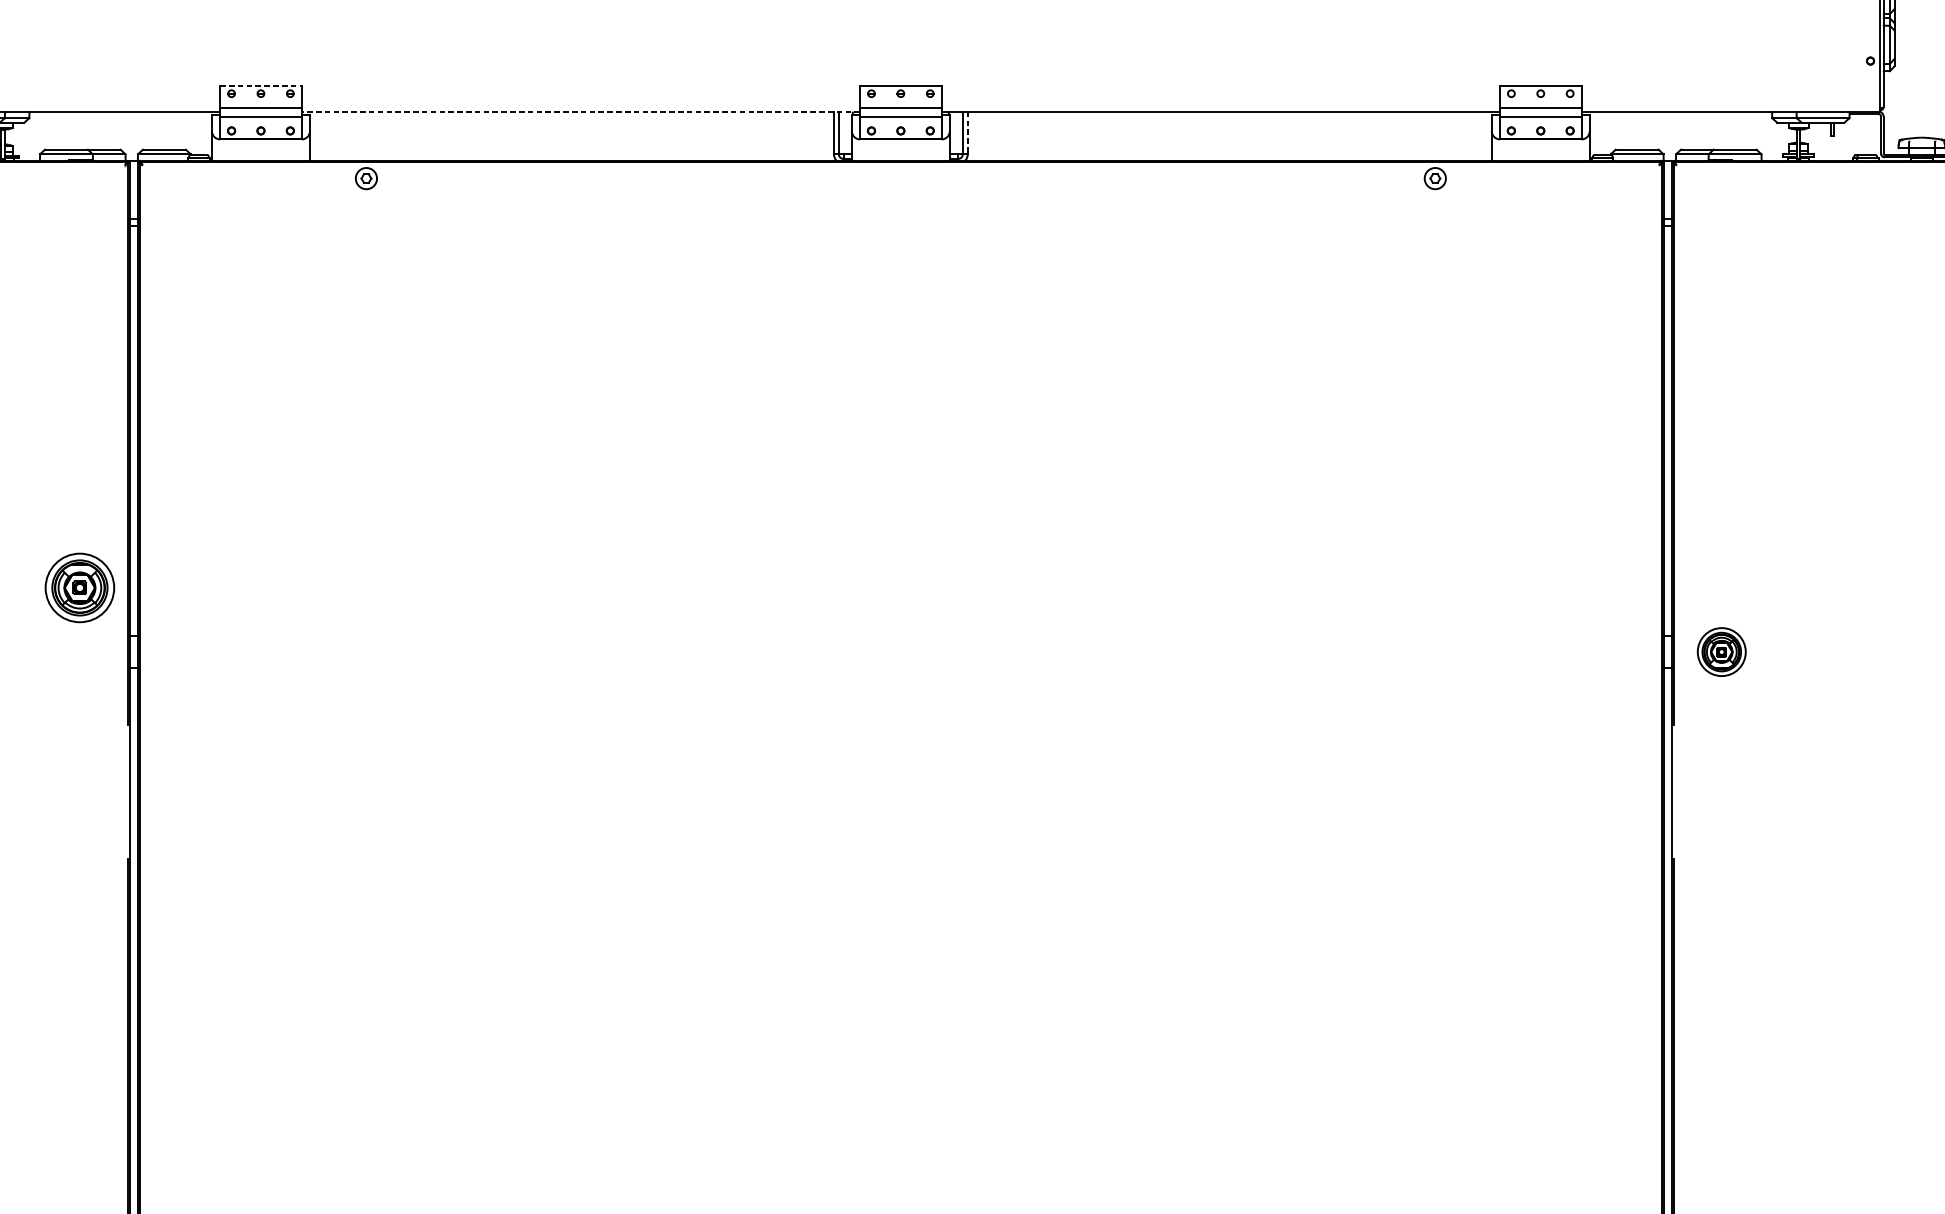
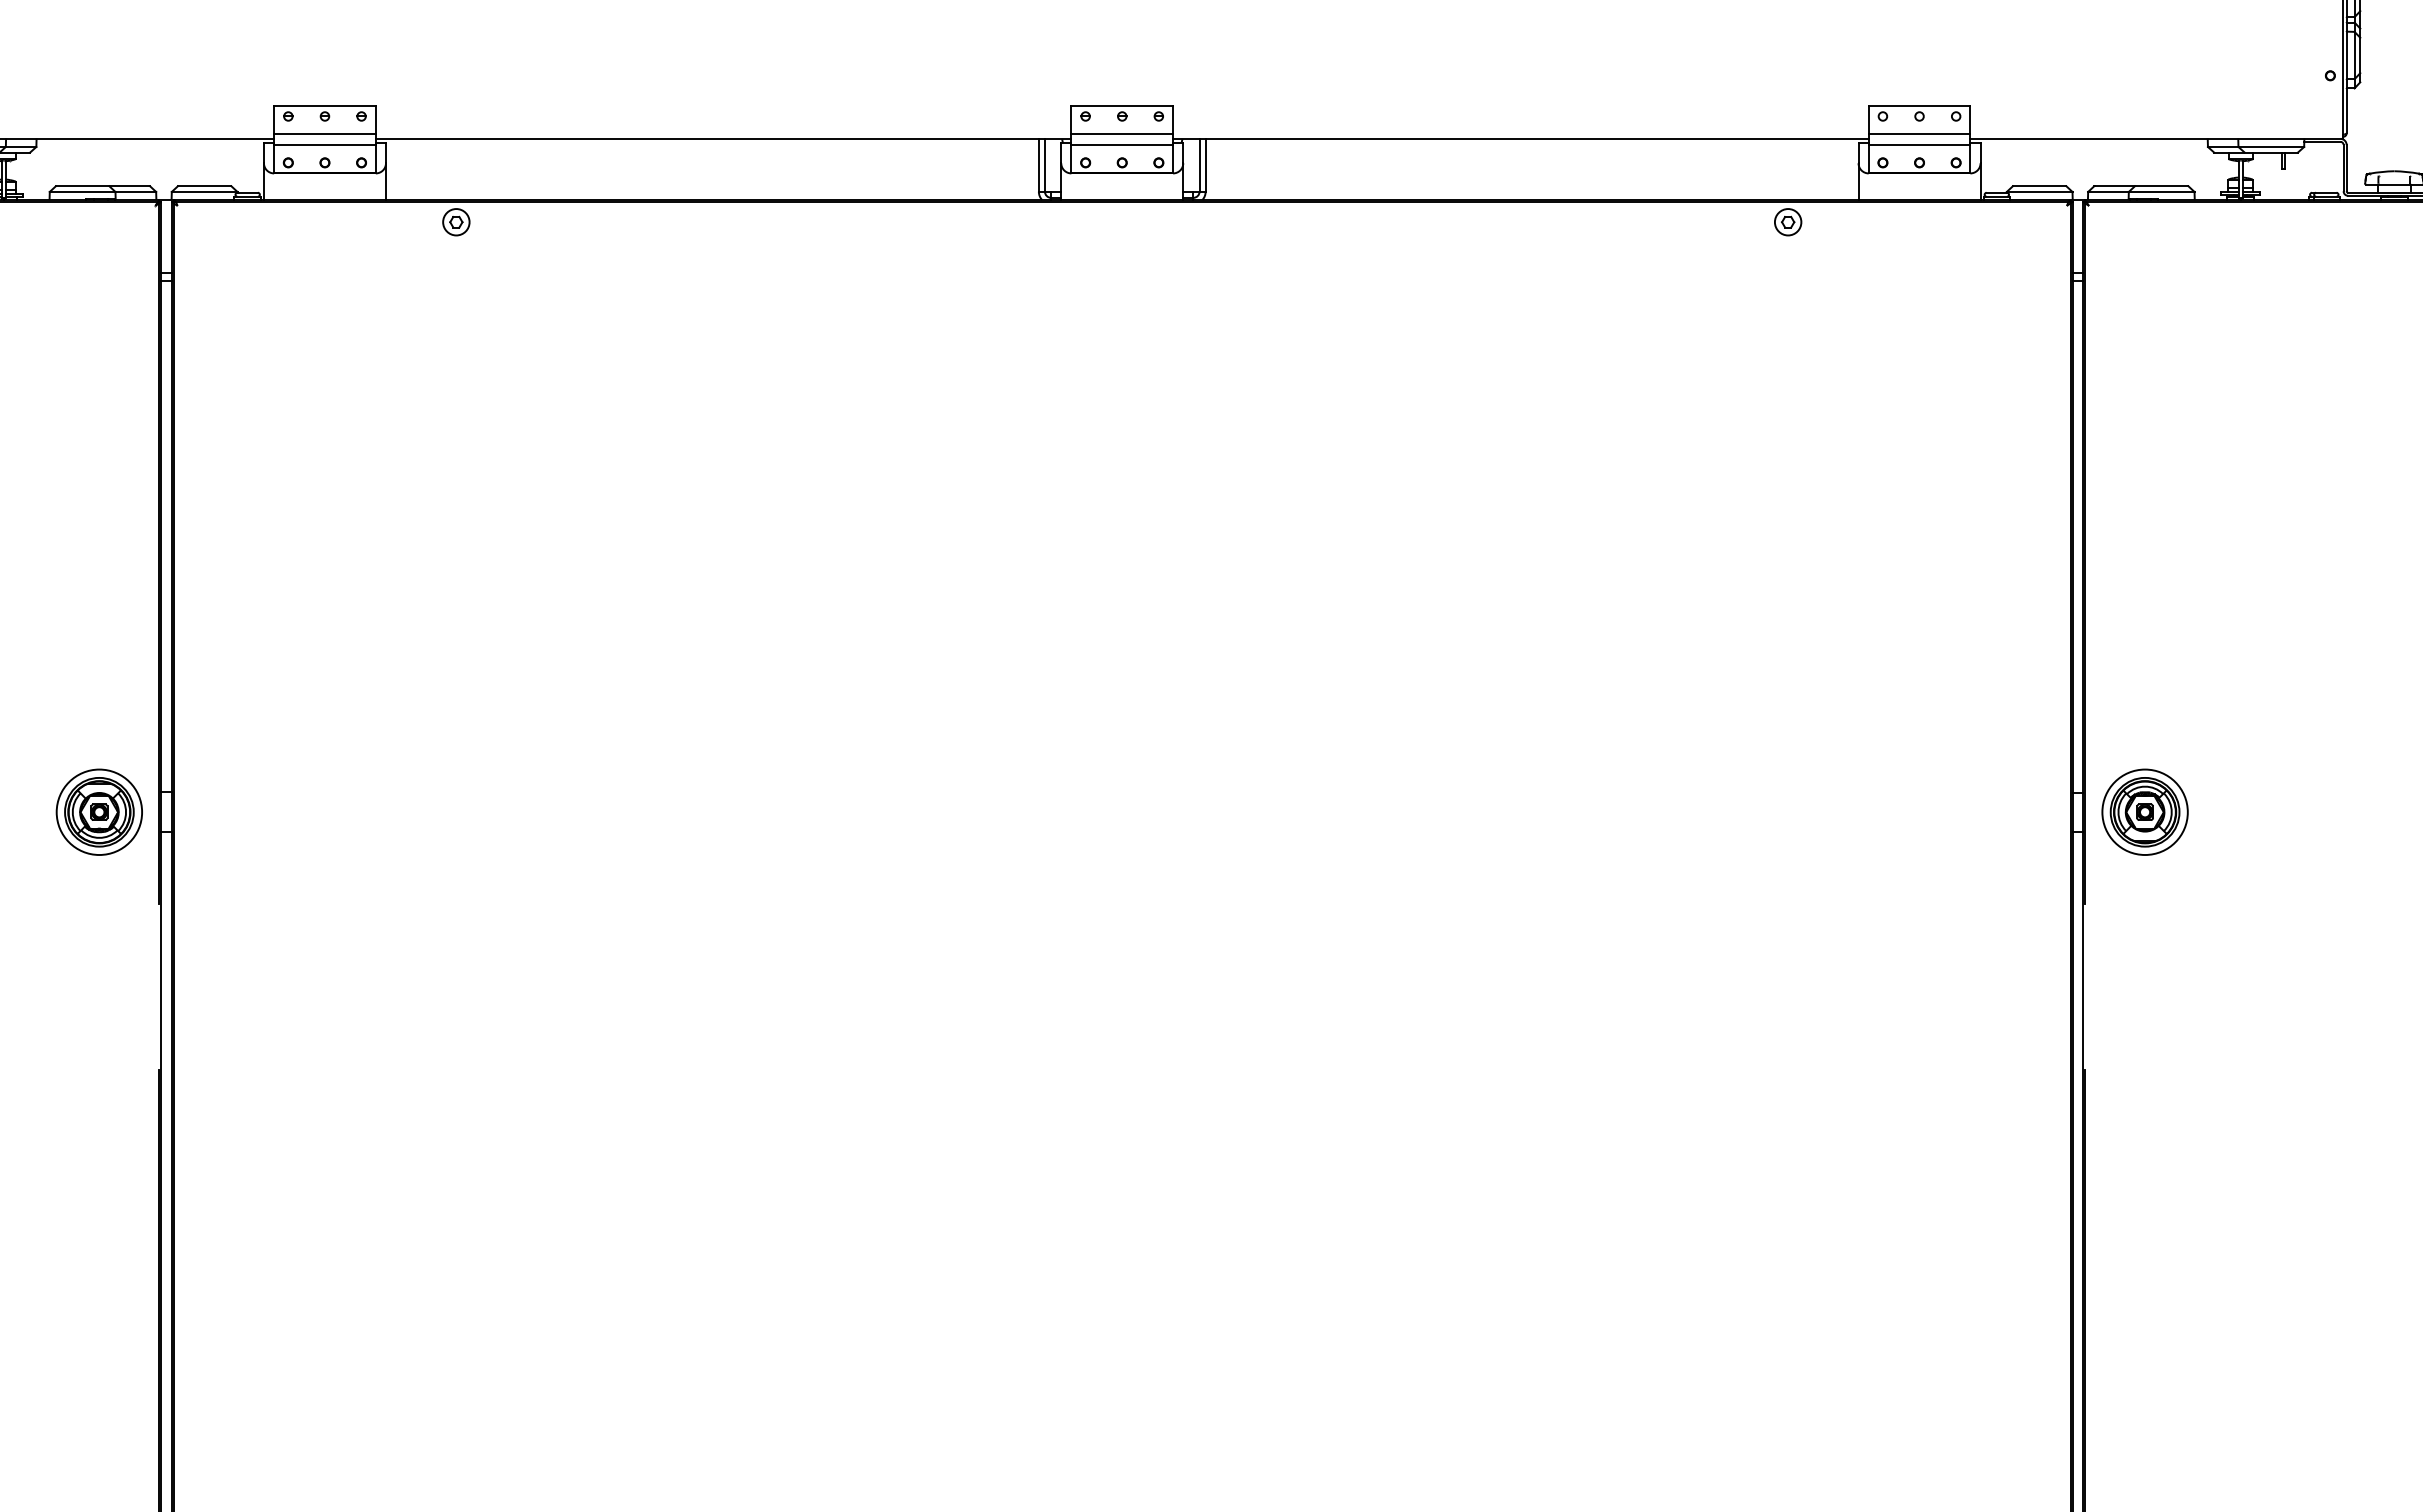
line: (260, 85) -> (324, 106), dashed -> solid
line: (580, 111) -> (723, 138), dashed -> solid
line: (967, 133) -> (1205, 165), dashed -> solid
part: (79, 587) -> (98, 811), moved
part: (1721, 651) -> (2144, 811), size x1.43

